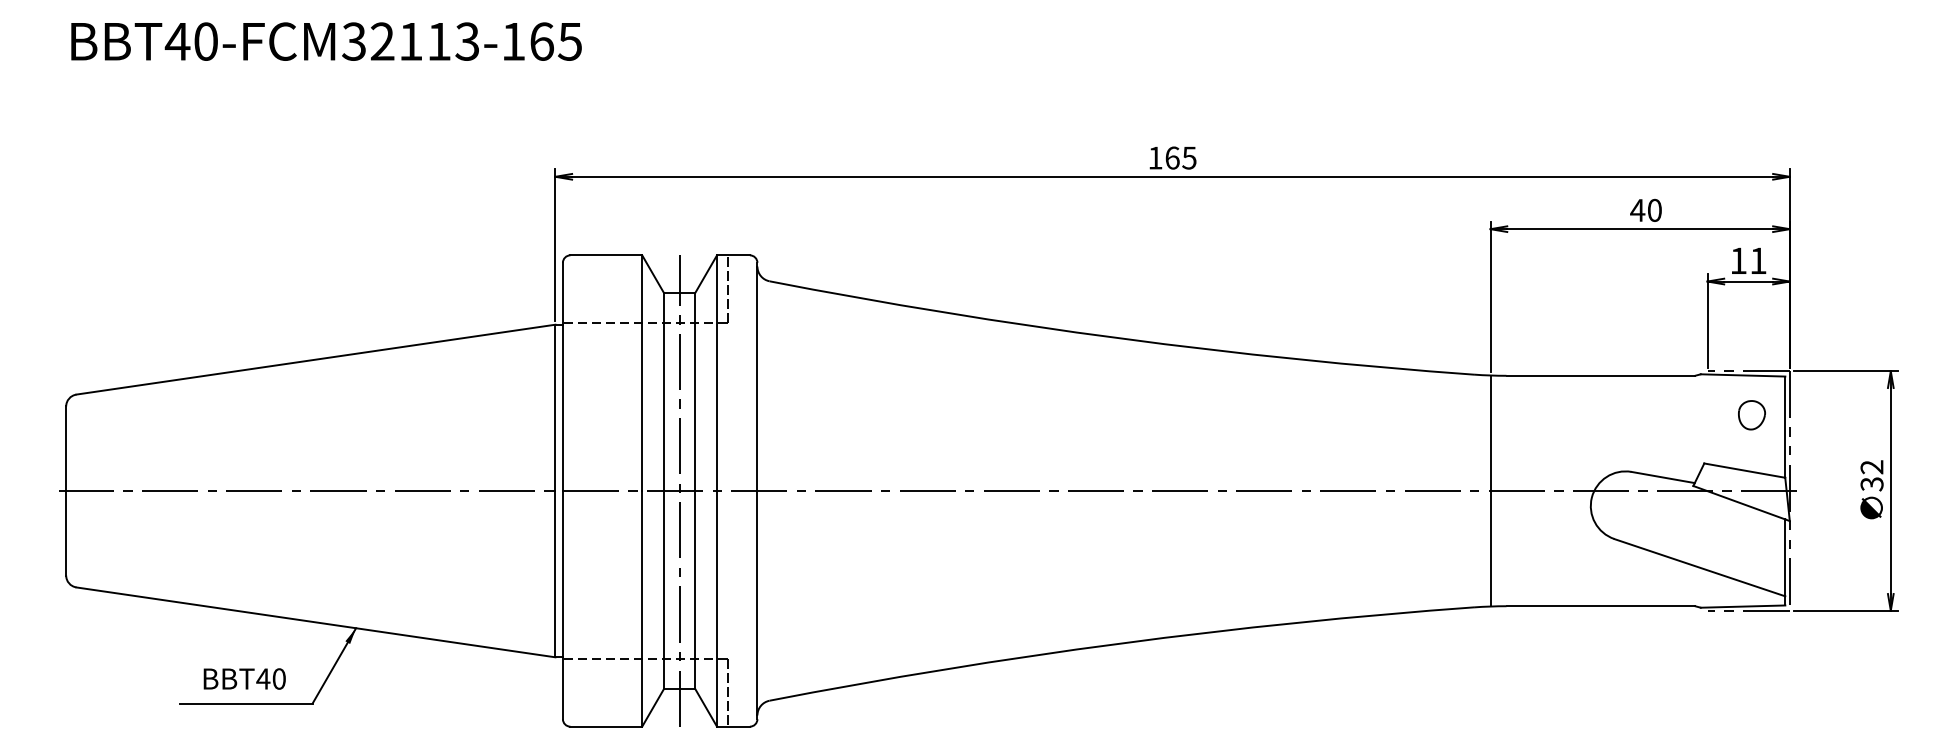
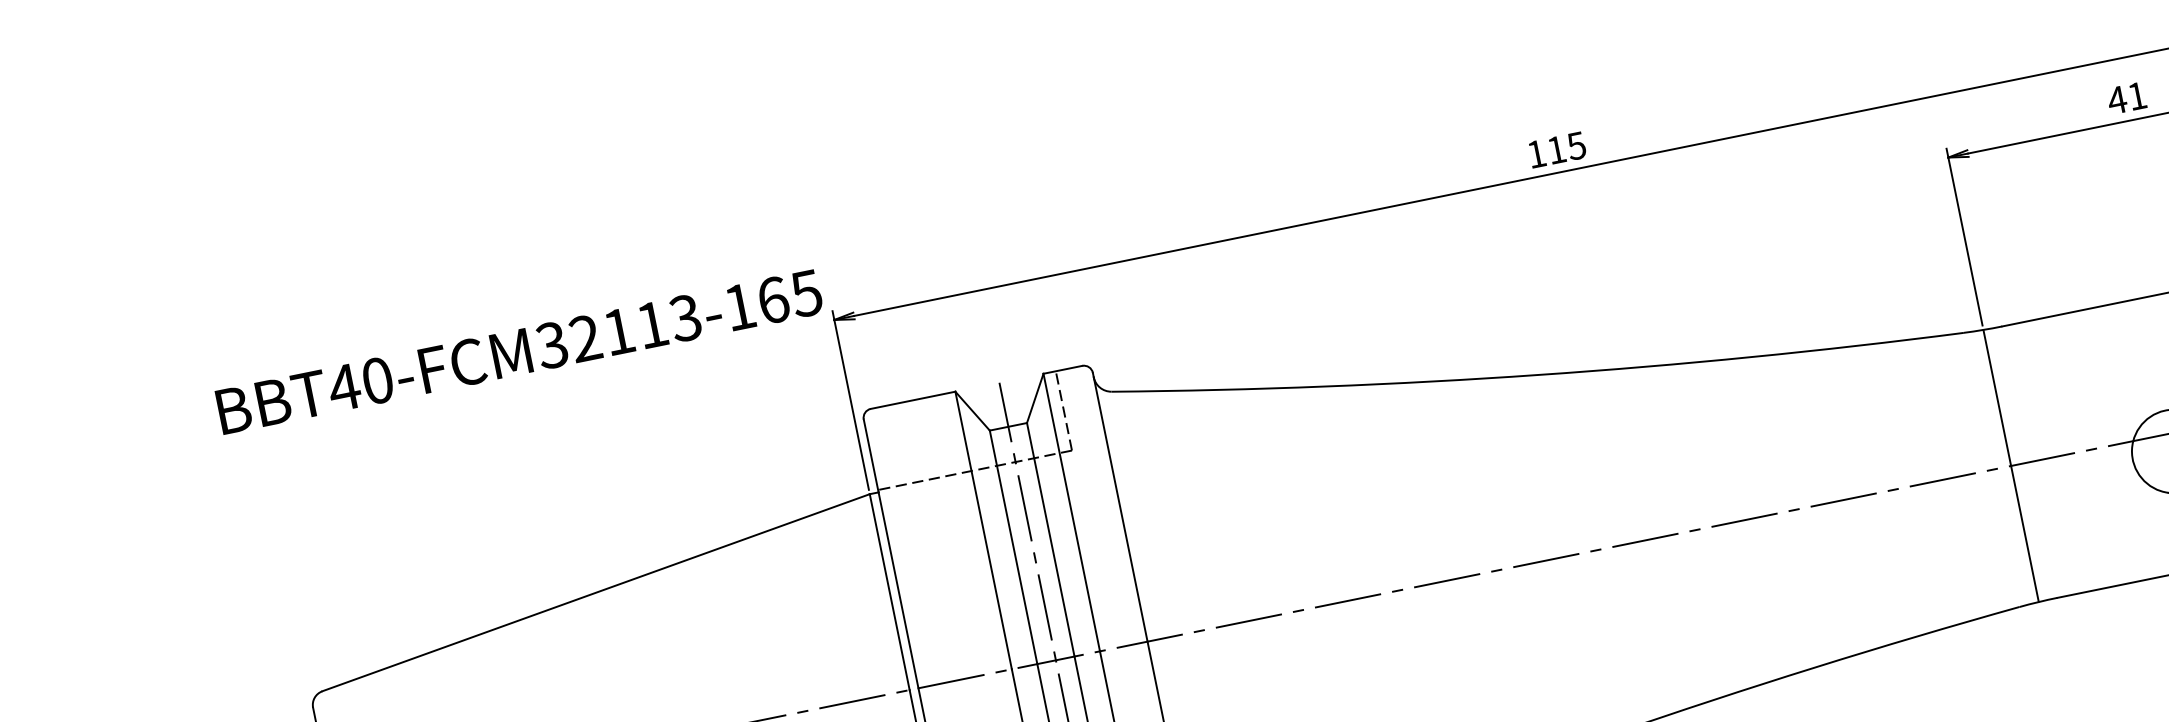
text: (326, 41) -> (519, 351), moved
text: (1172, 157) -> (1556, 149), 165 -> 115
text: (1654, 209) -> (2136, 95), 40 -> 41

